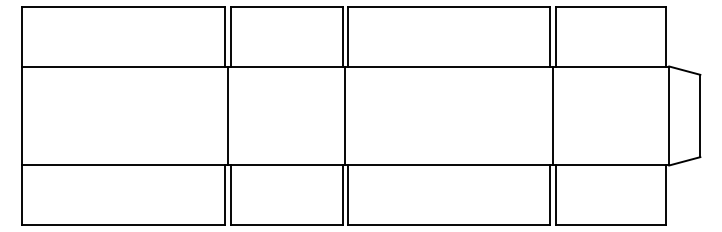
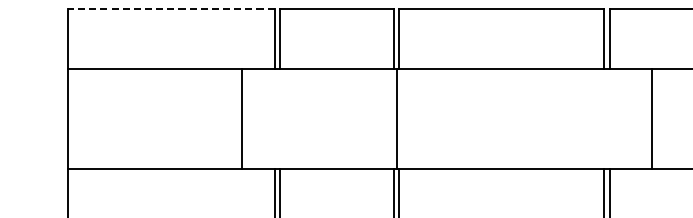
line: (123, 7) -> (171, 9), solid -> dashed
line: (228, 115) -> (242, 118), moved
line: (553, 115) -> (651, 118), moved

